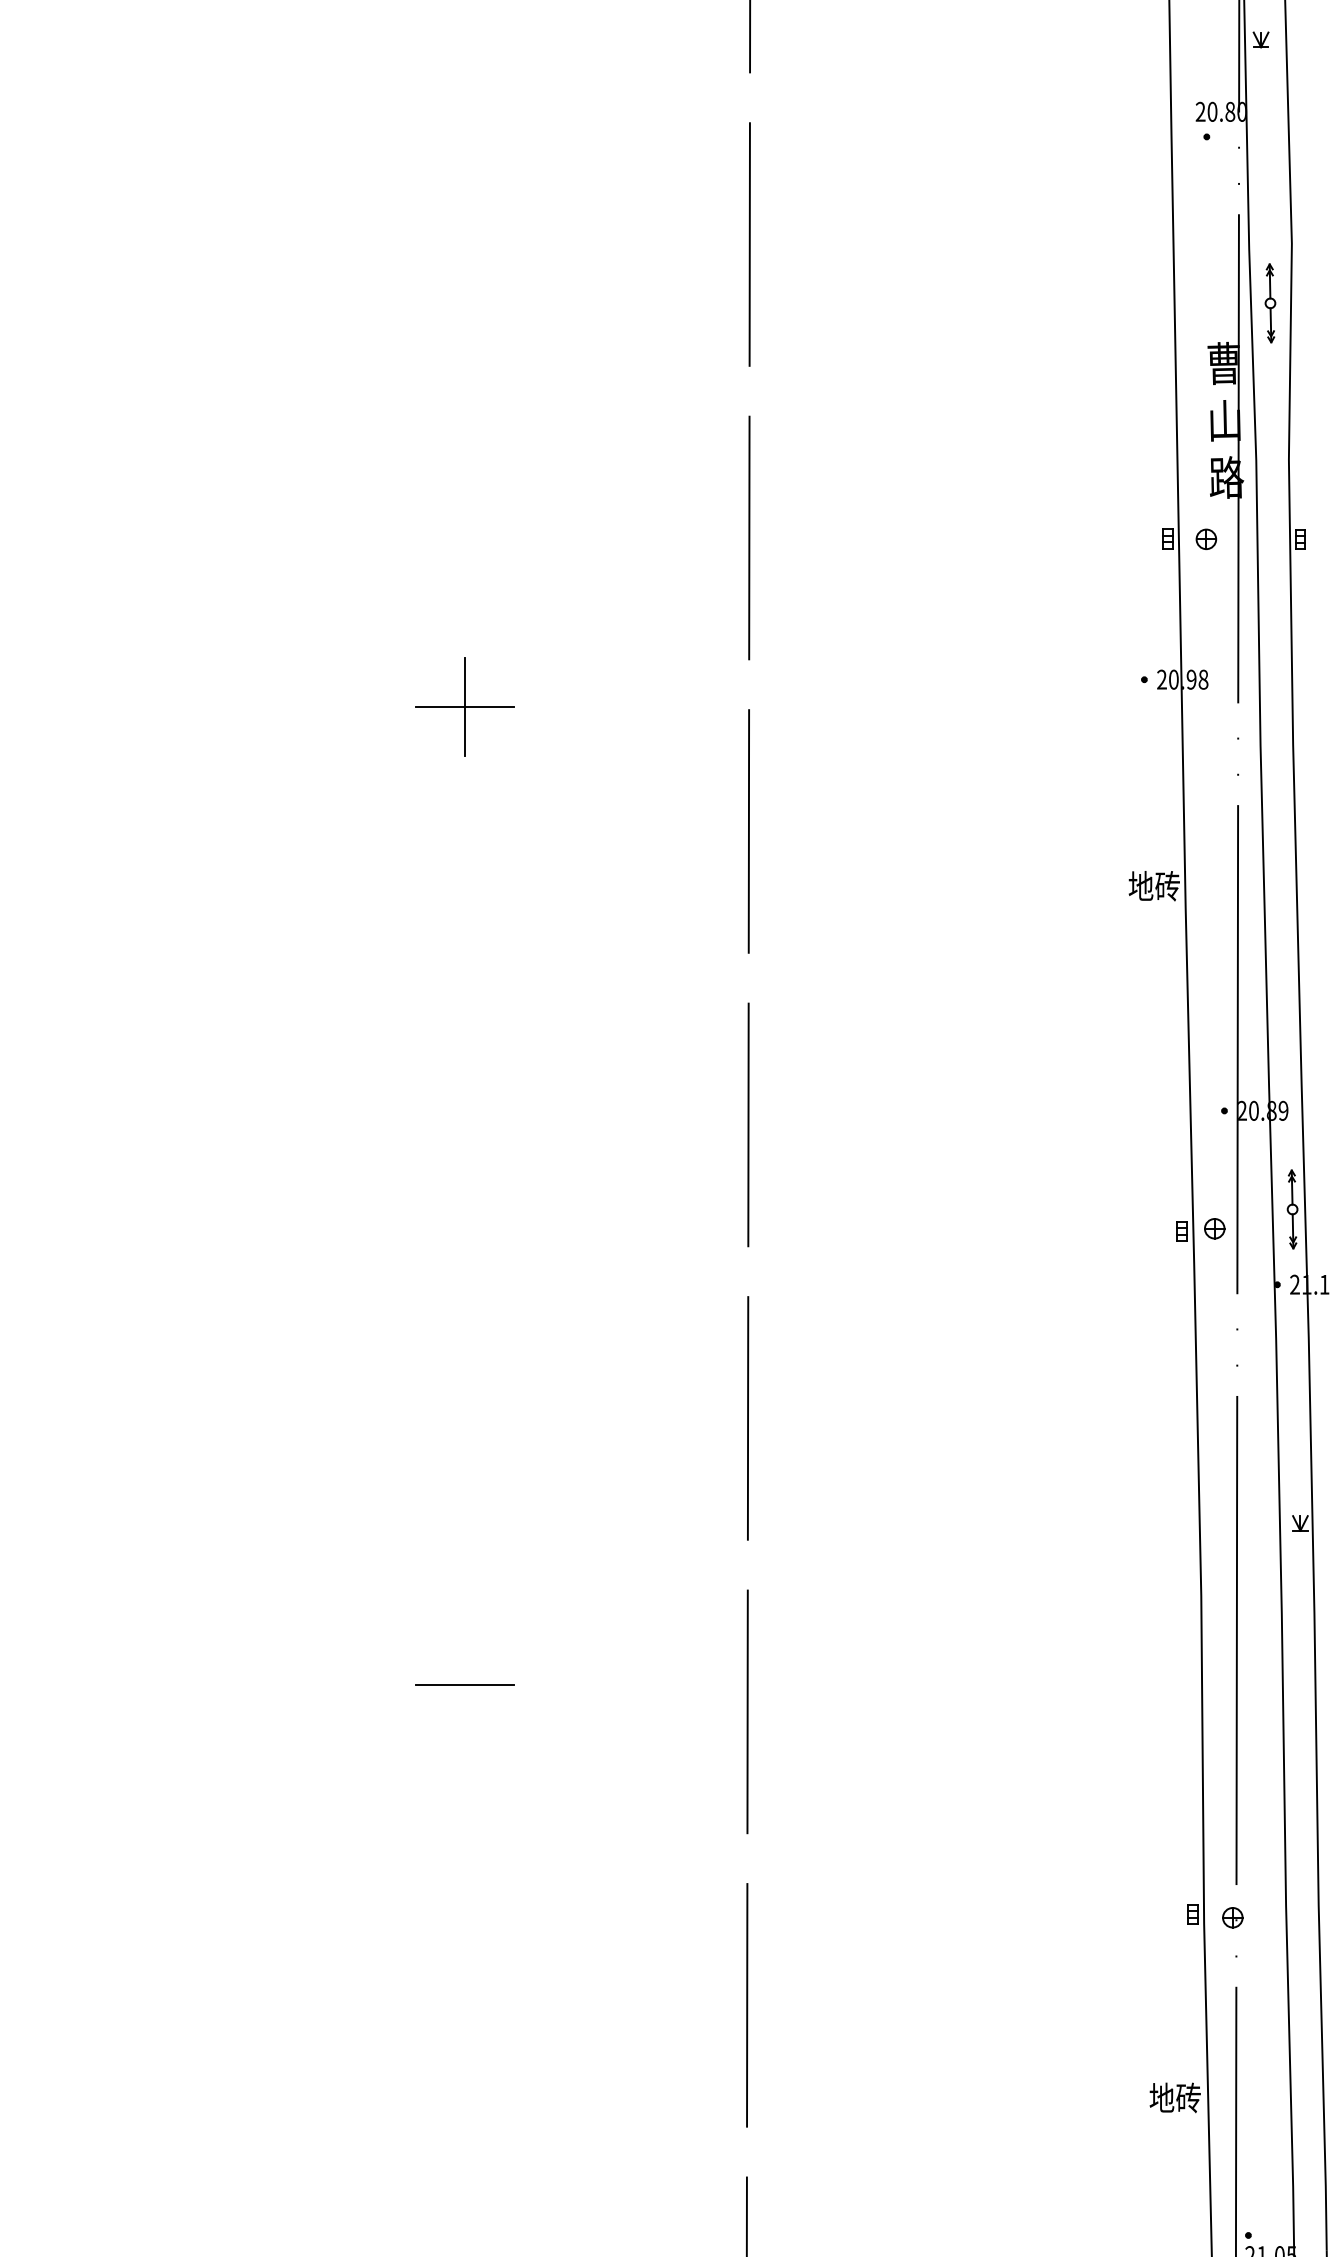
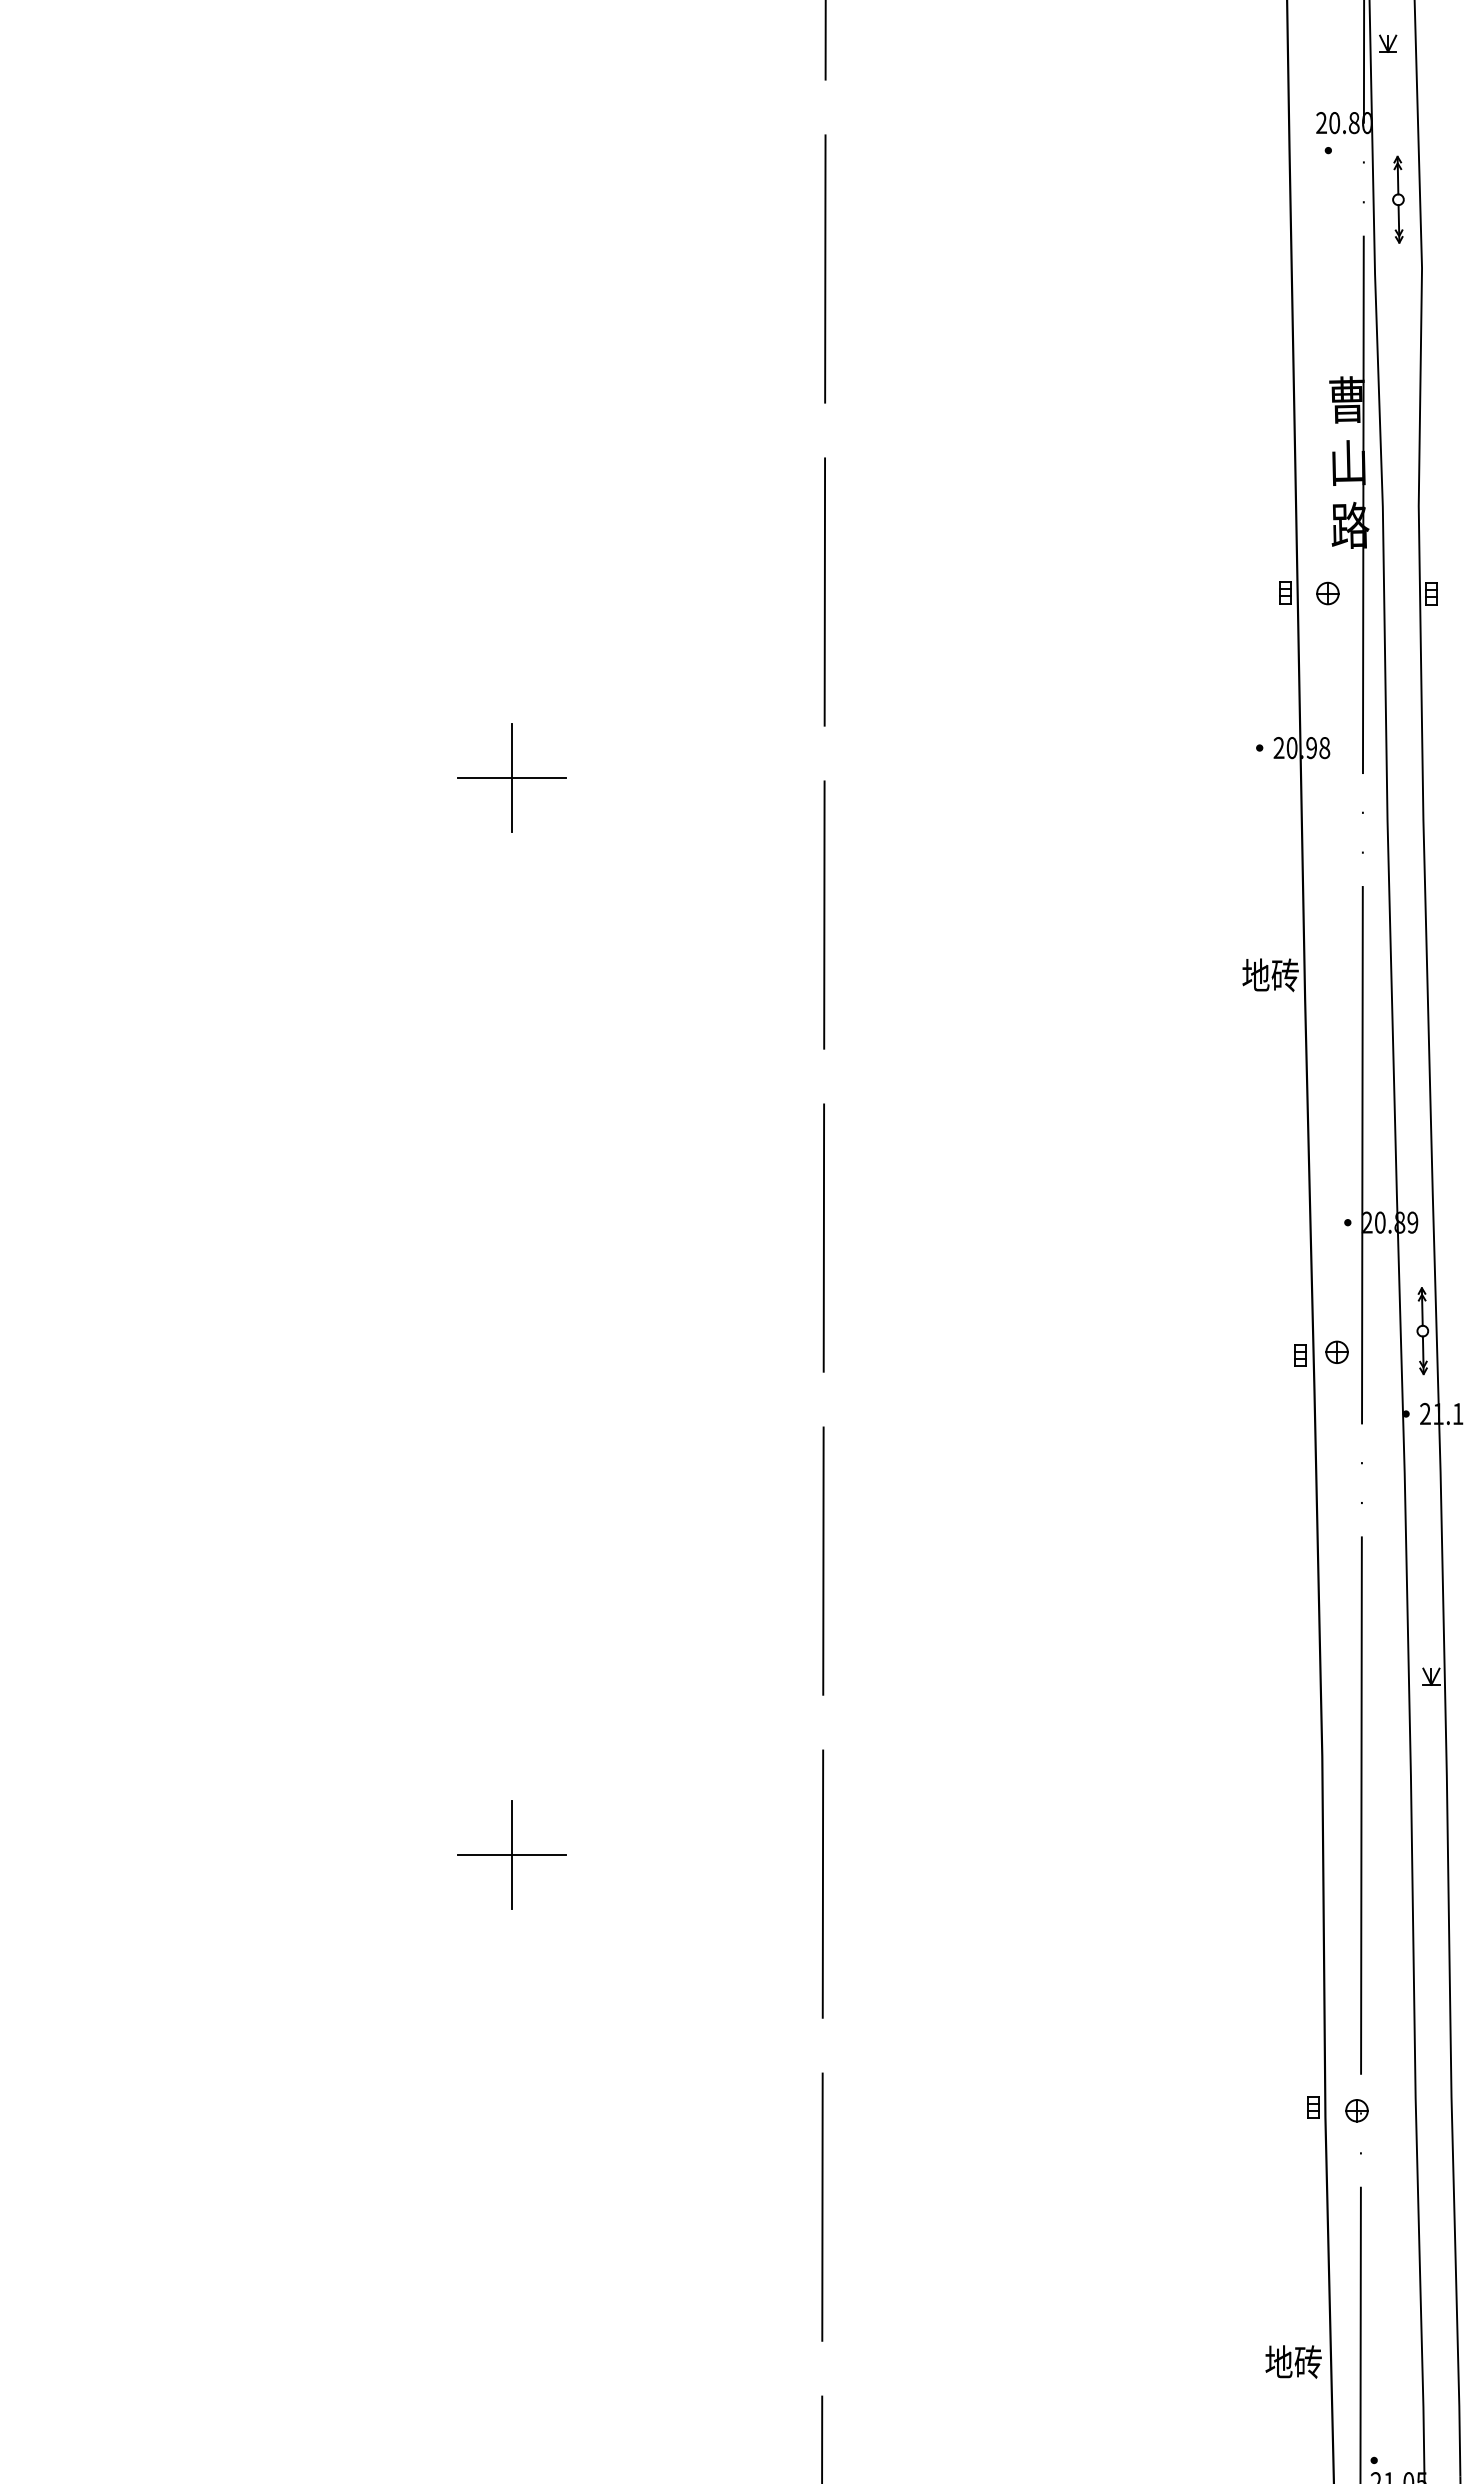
part: (1270, 303) -> (1398, 199), moved
line: (465, 1684) -> (512, 1854), added
text: (1175, 2097) -> (1293, 2361), moved

